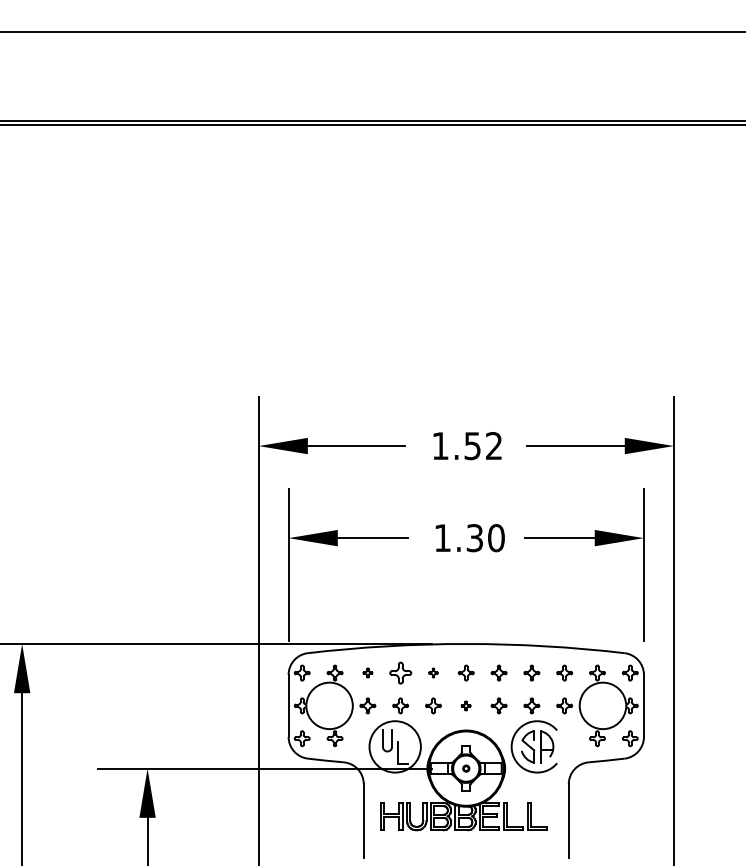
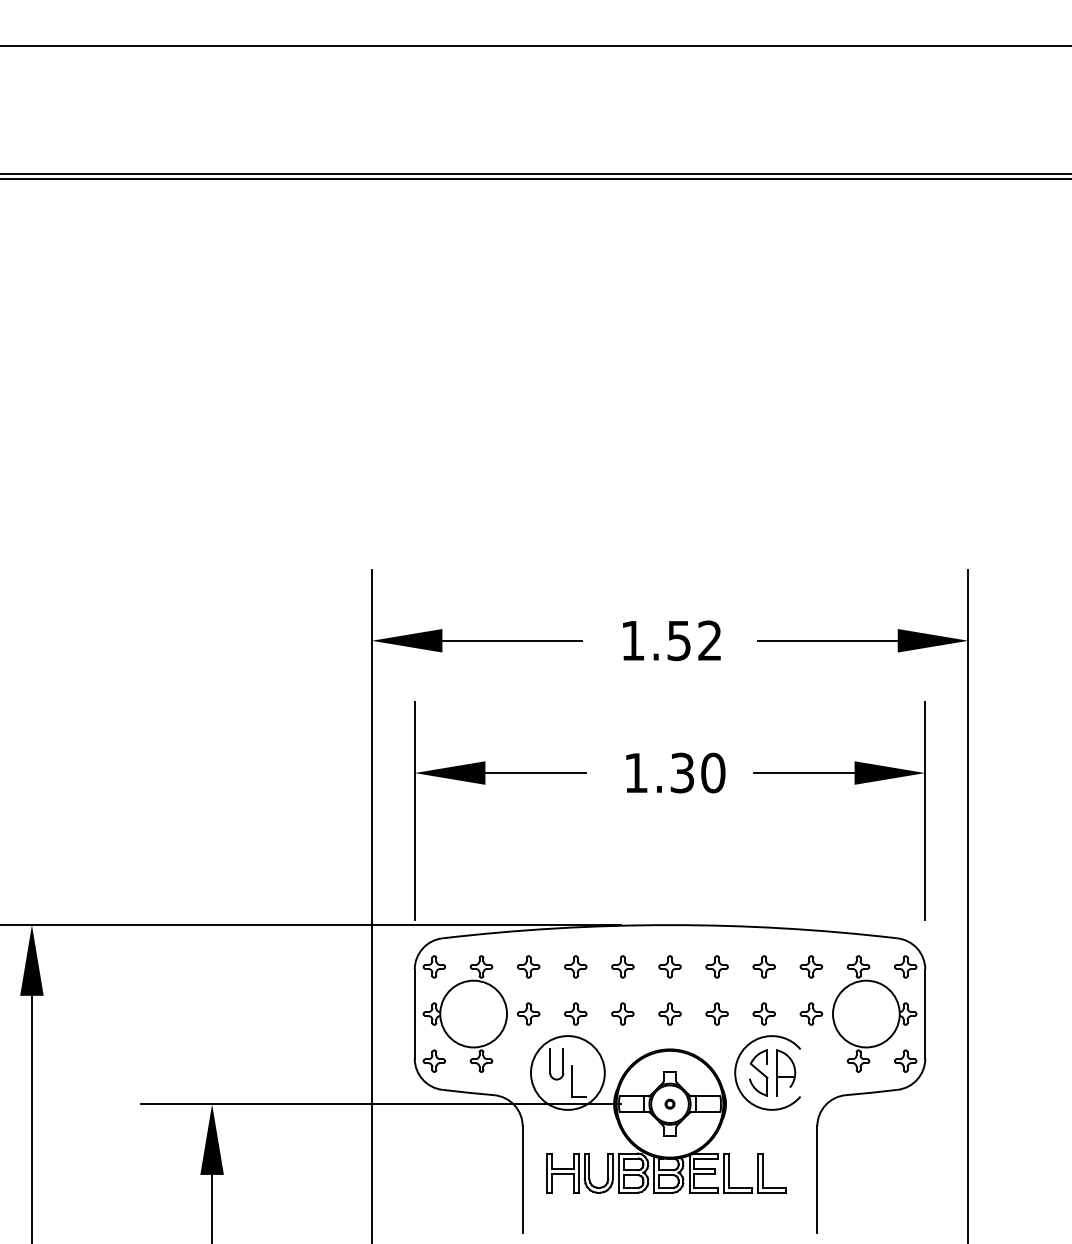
part: (367, 672) -> (528, 966), size x1.67
part: (400, 672) -> (575, 966), size x0.71
part: (433, 672) -> (622, 966), size x1.67
part: (465, 705) -> (668, 1013), size x1.67

